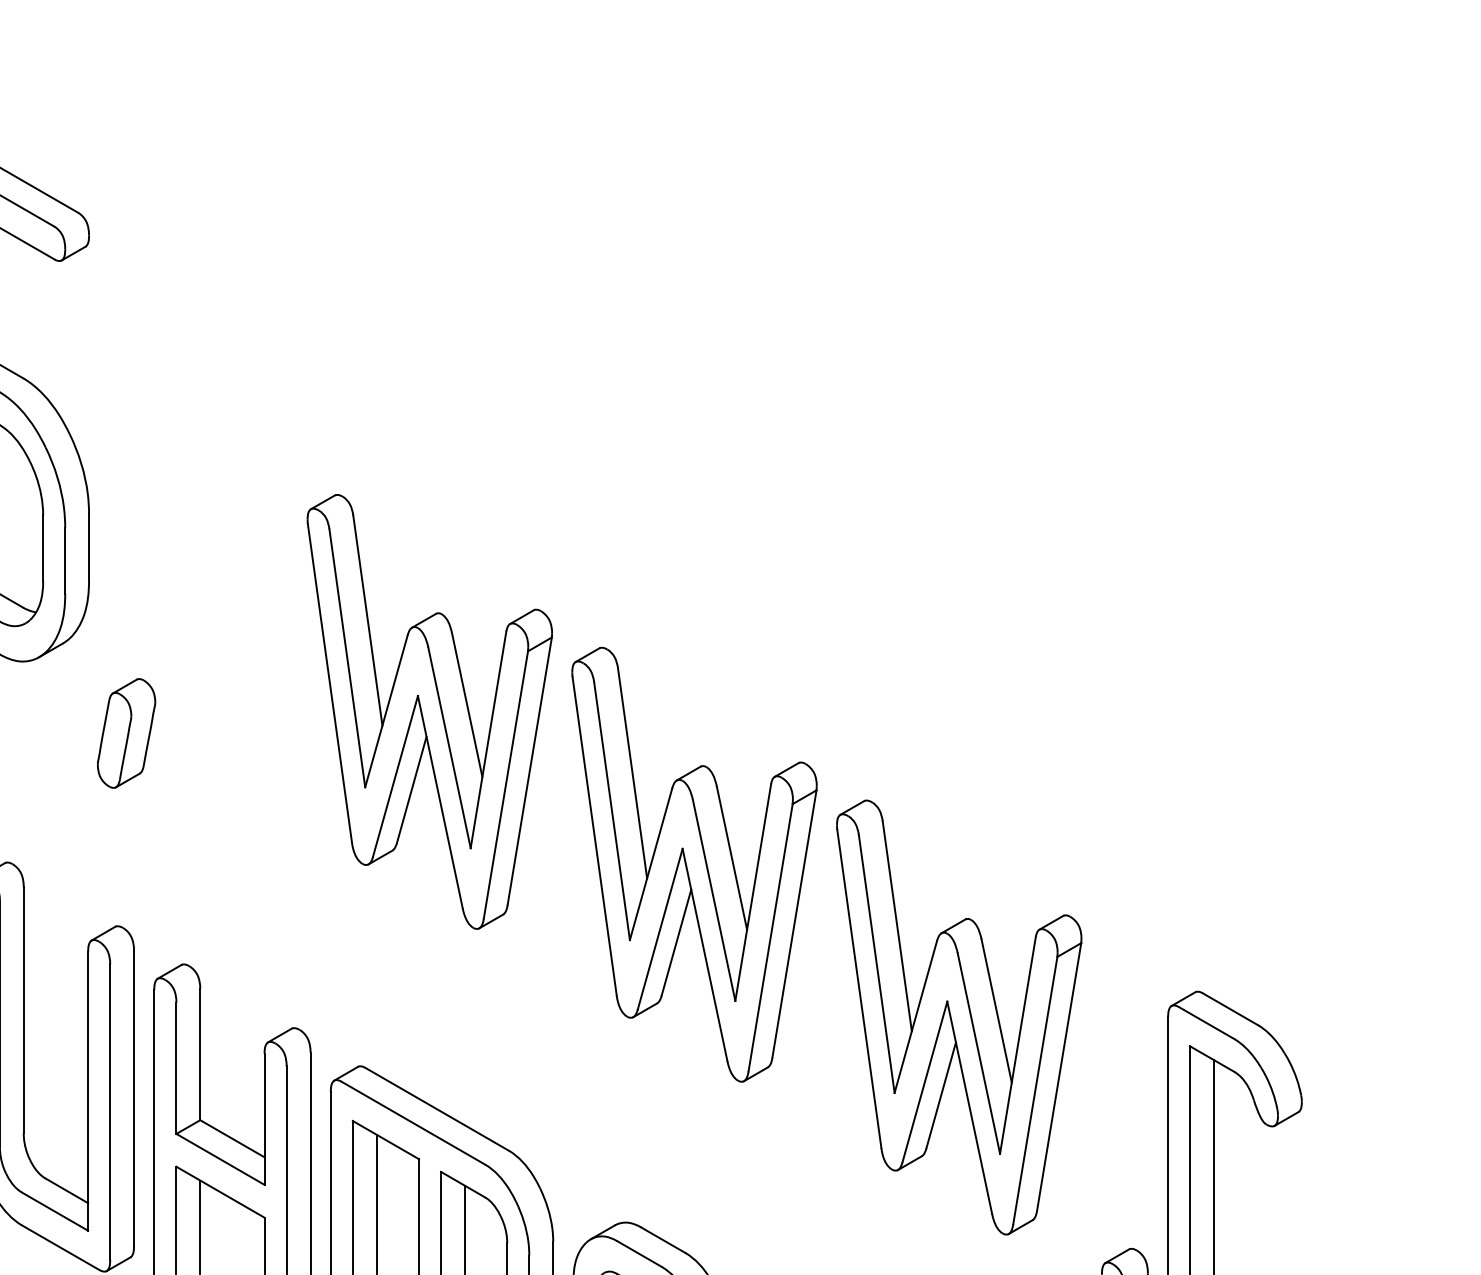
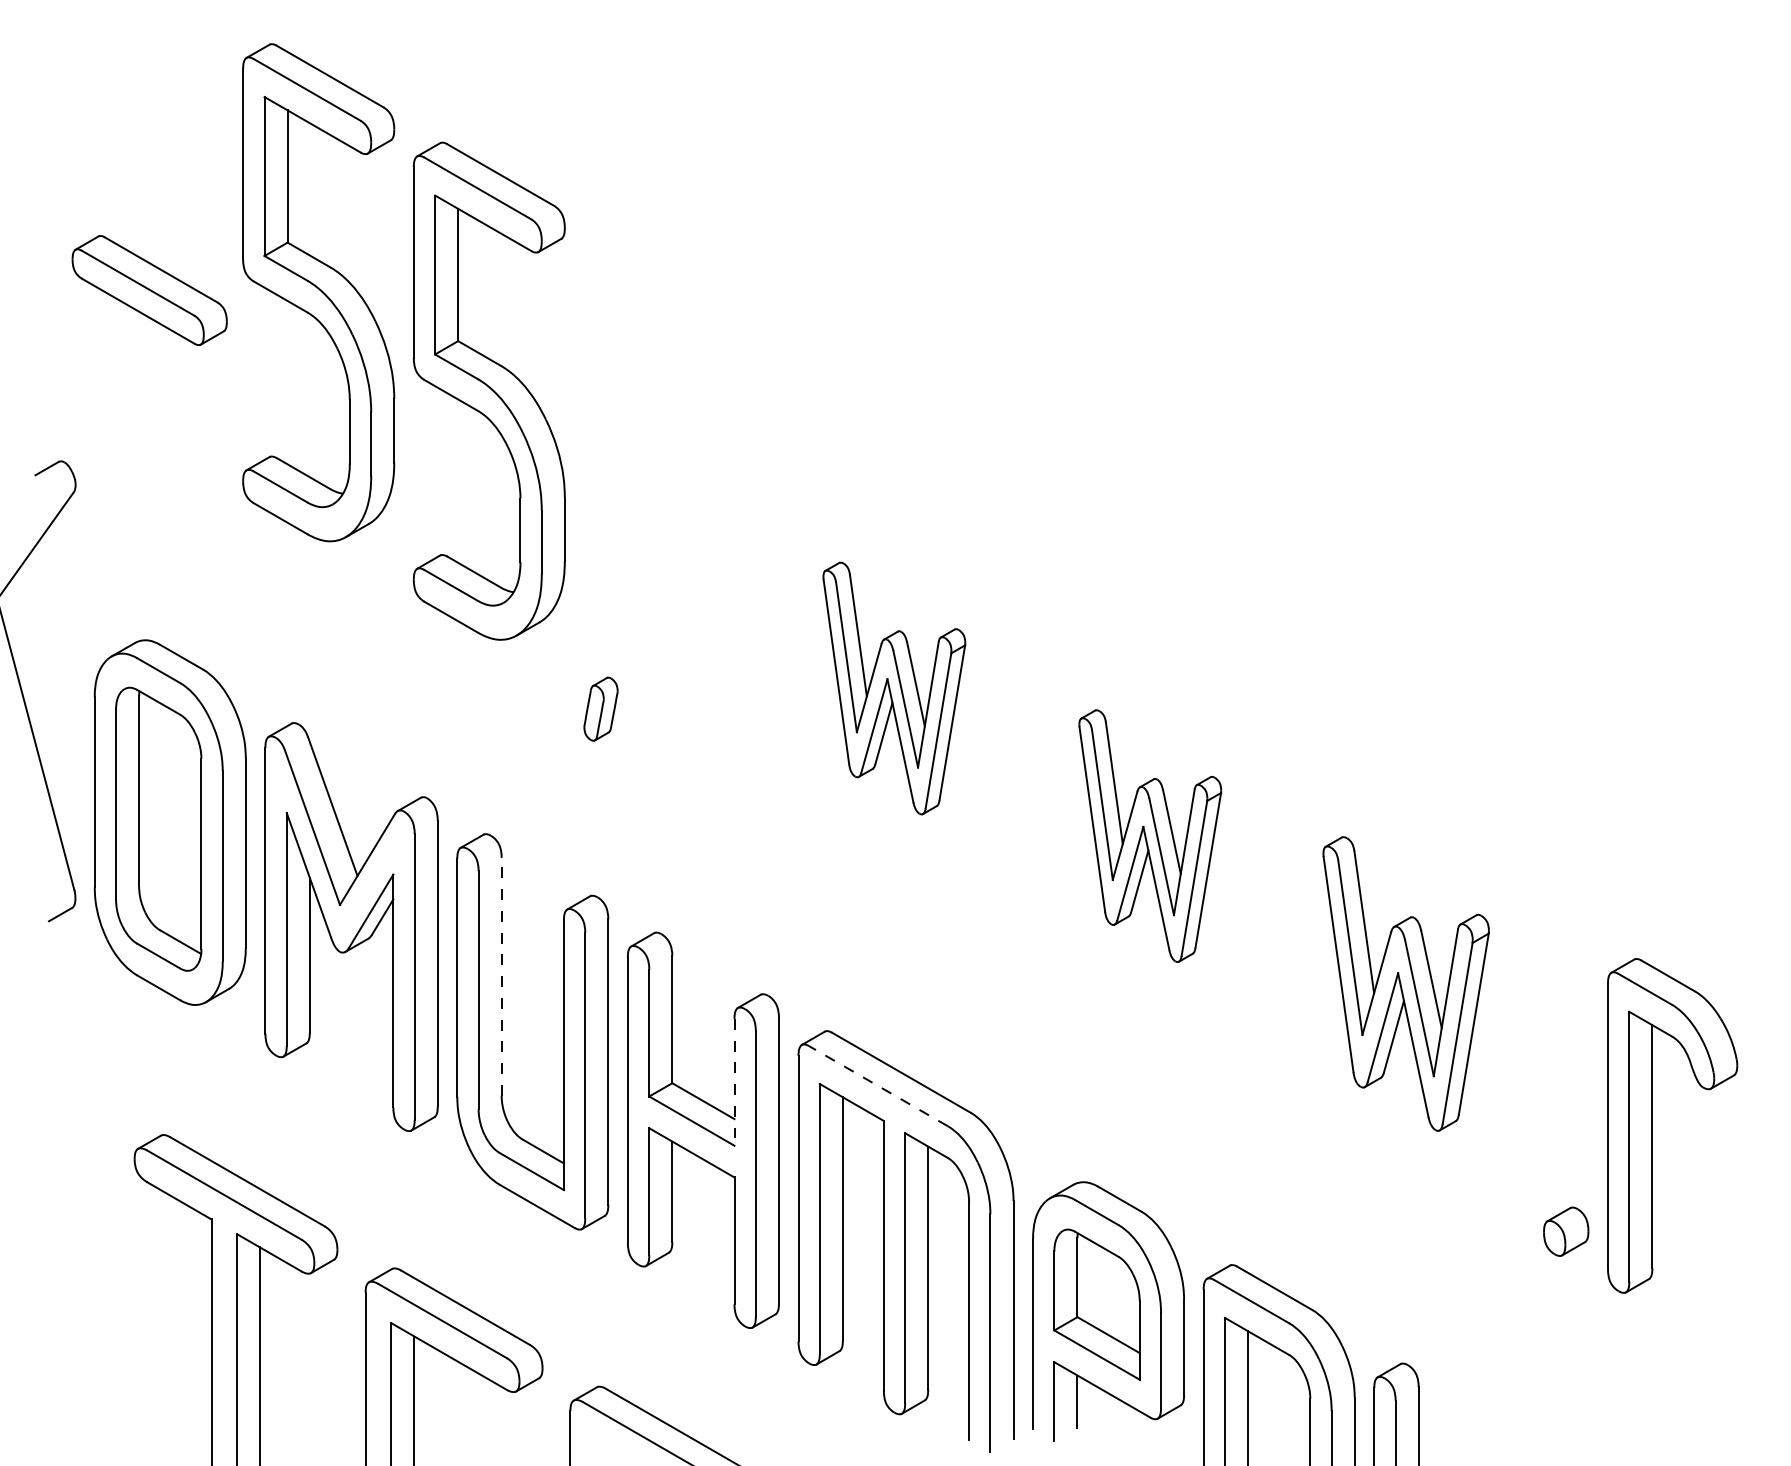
part: (430, 711) -> (894, 688), size x0.6
part: (125, 732) -> (600, 708), size x0.6
part: (694, 863) -> (1150, 835), size x0.6
line: (23, 1009) -> (501, 976), solid -> dashed
part: (959, 1017) -> (1406, 983), size x0.7
line: (264, 1119) -> (734, 1082), solid -> dashed
line: (413, 1122) -> (878, 1085), solid -> dashed

